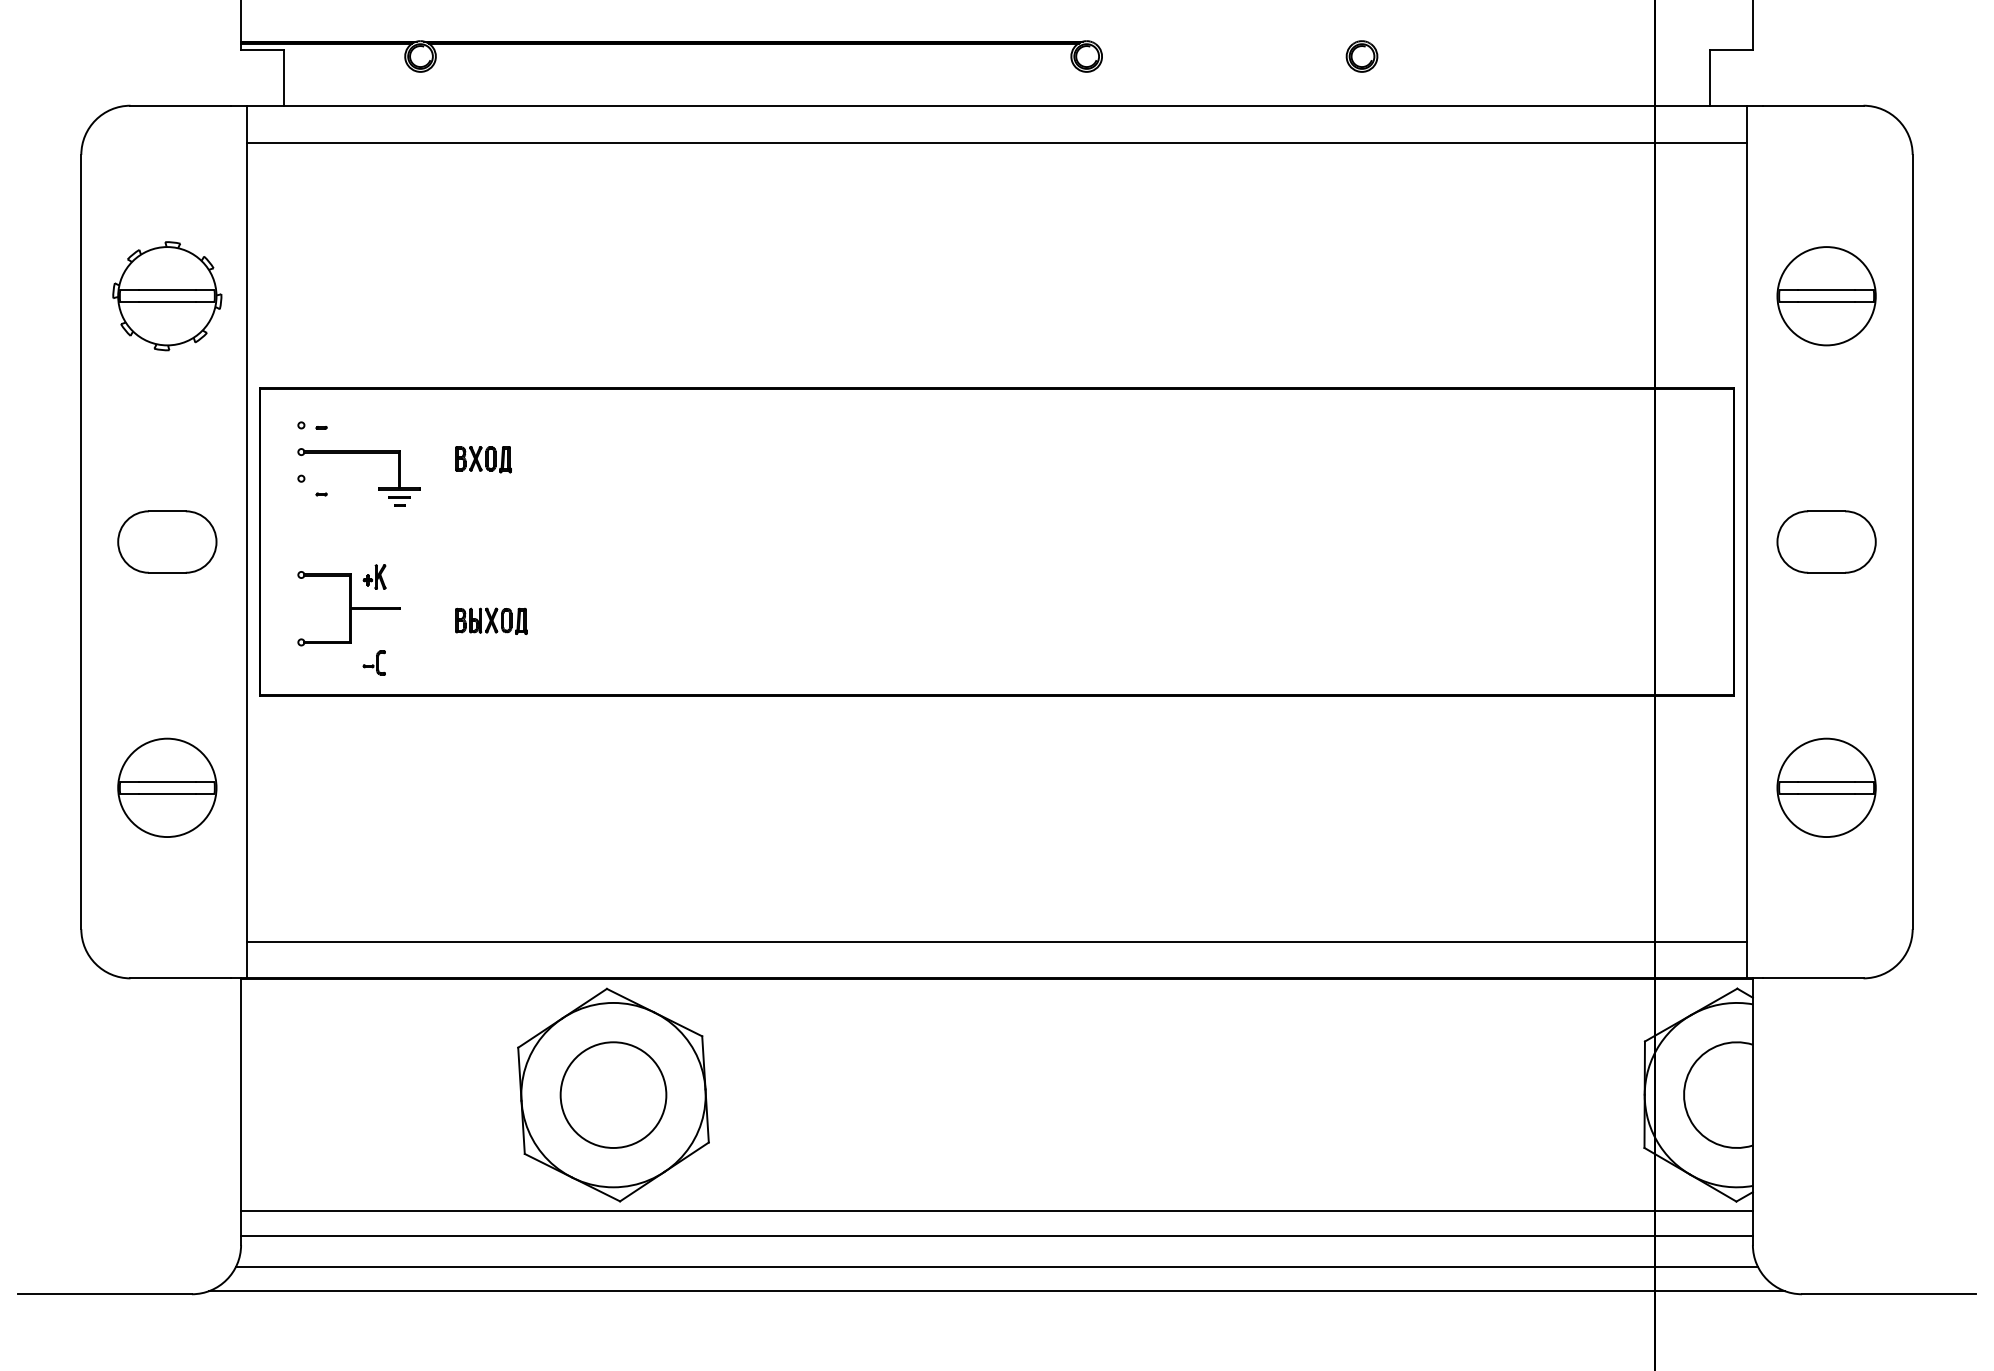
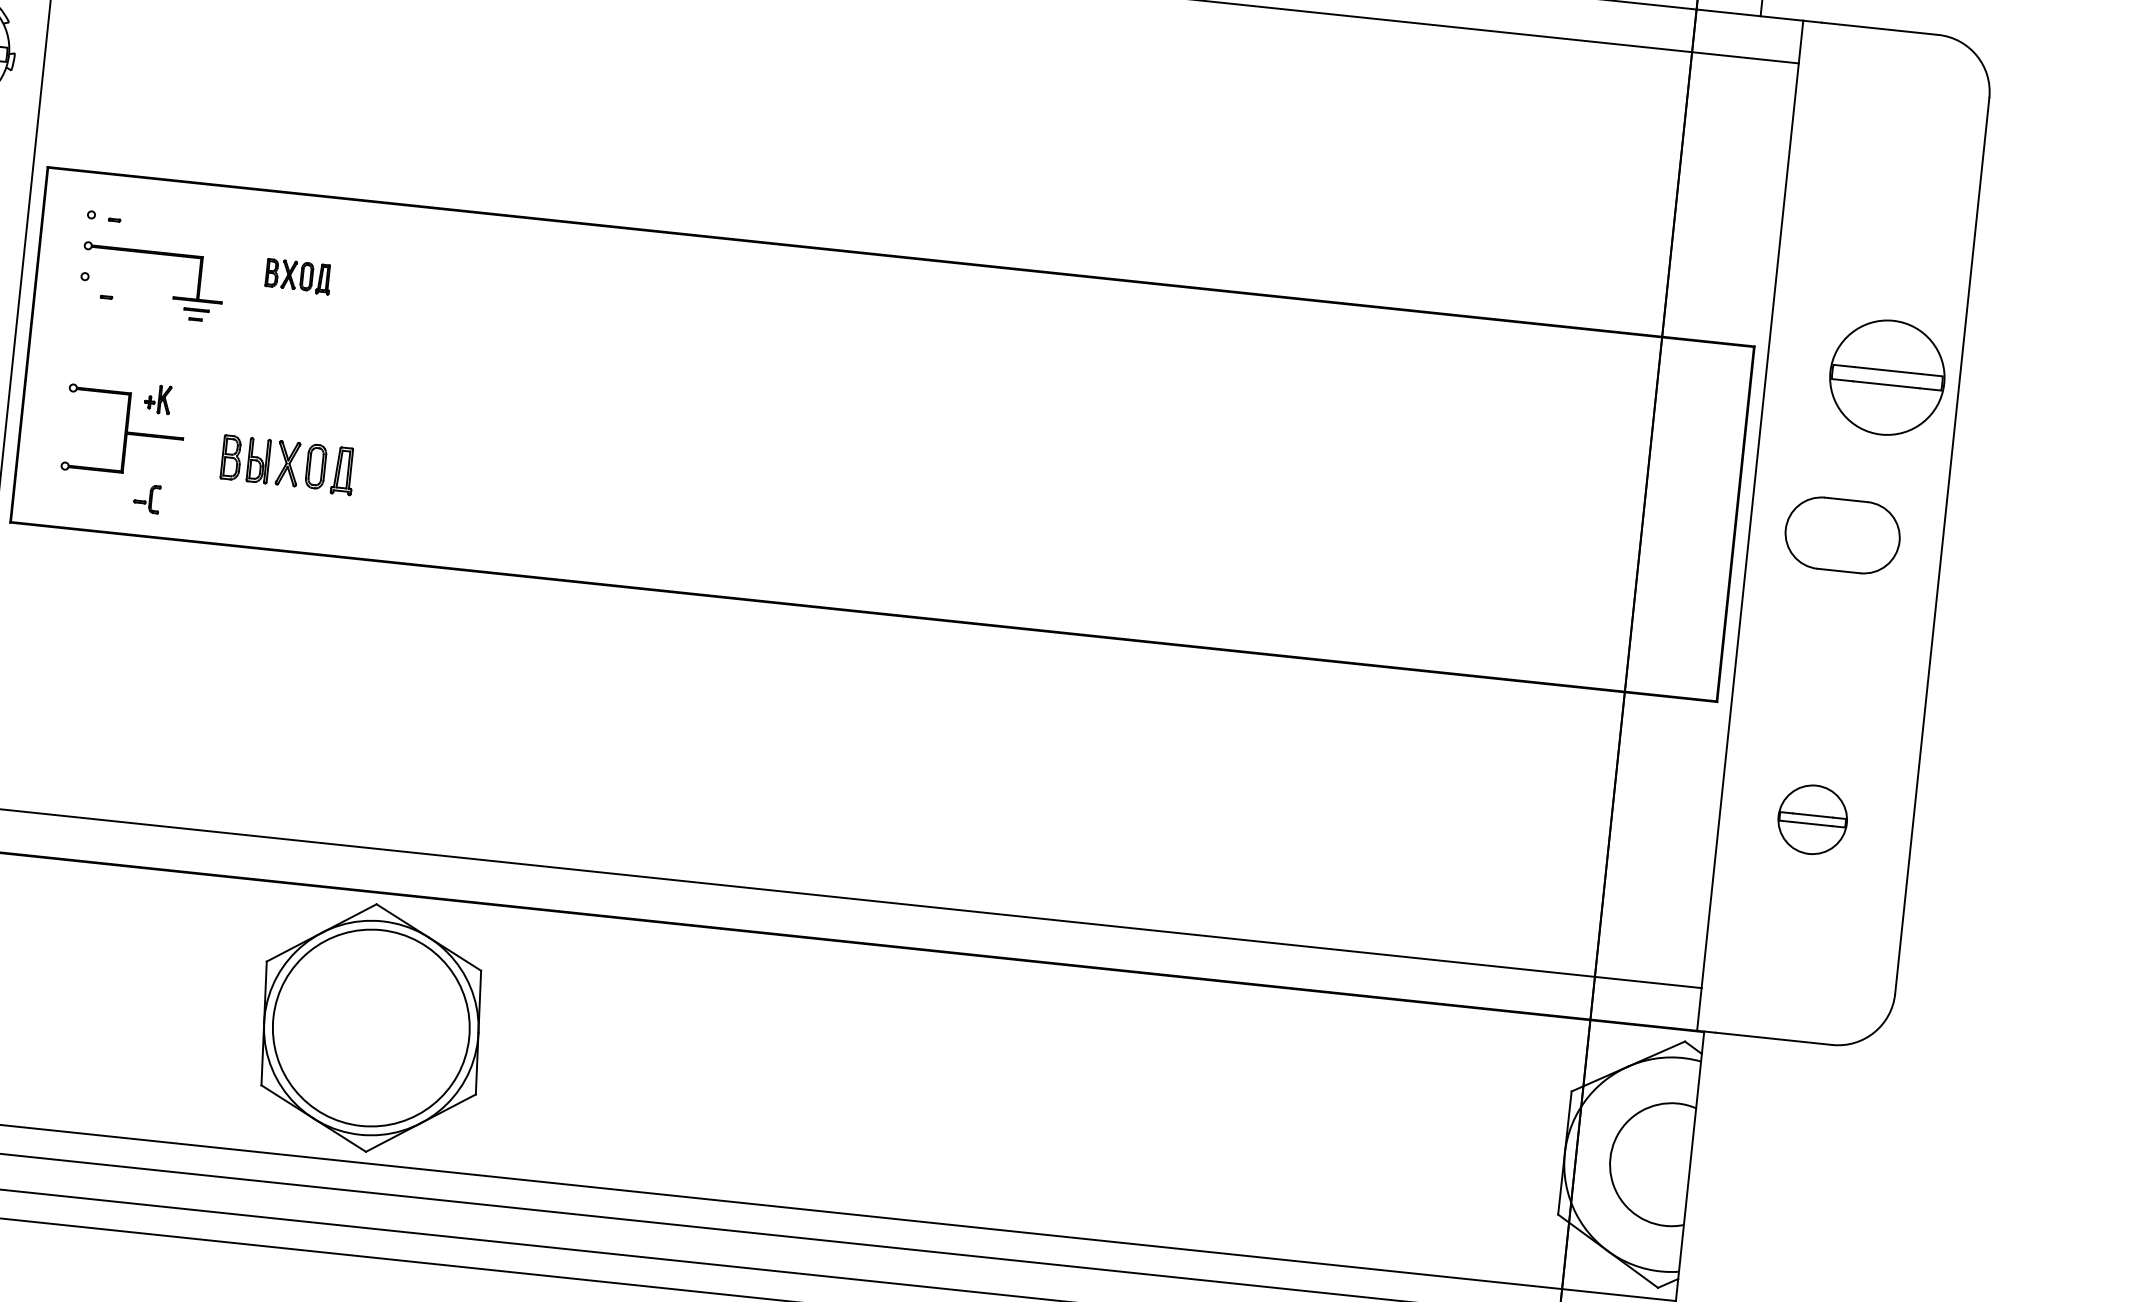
part: (1826, 296) -> (1887, 378), moved
part: (491, 620) -> (287, 463), size x1.6
part: (1826, 787) -> (1812, 819), size x0.6
circle: (613, 1094) -> (371, 1027), size x1.6

